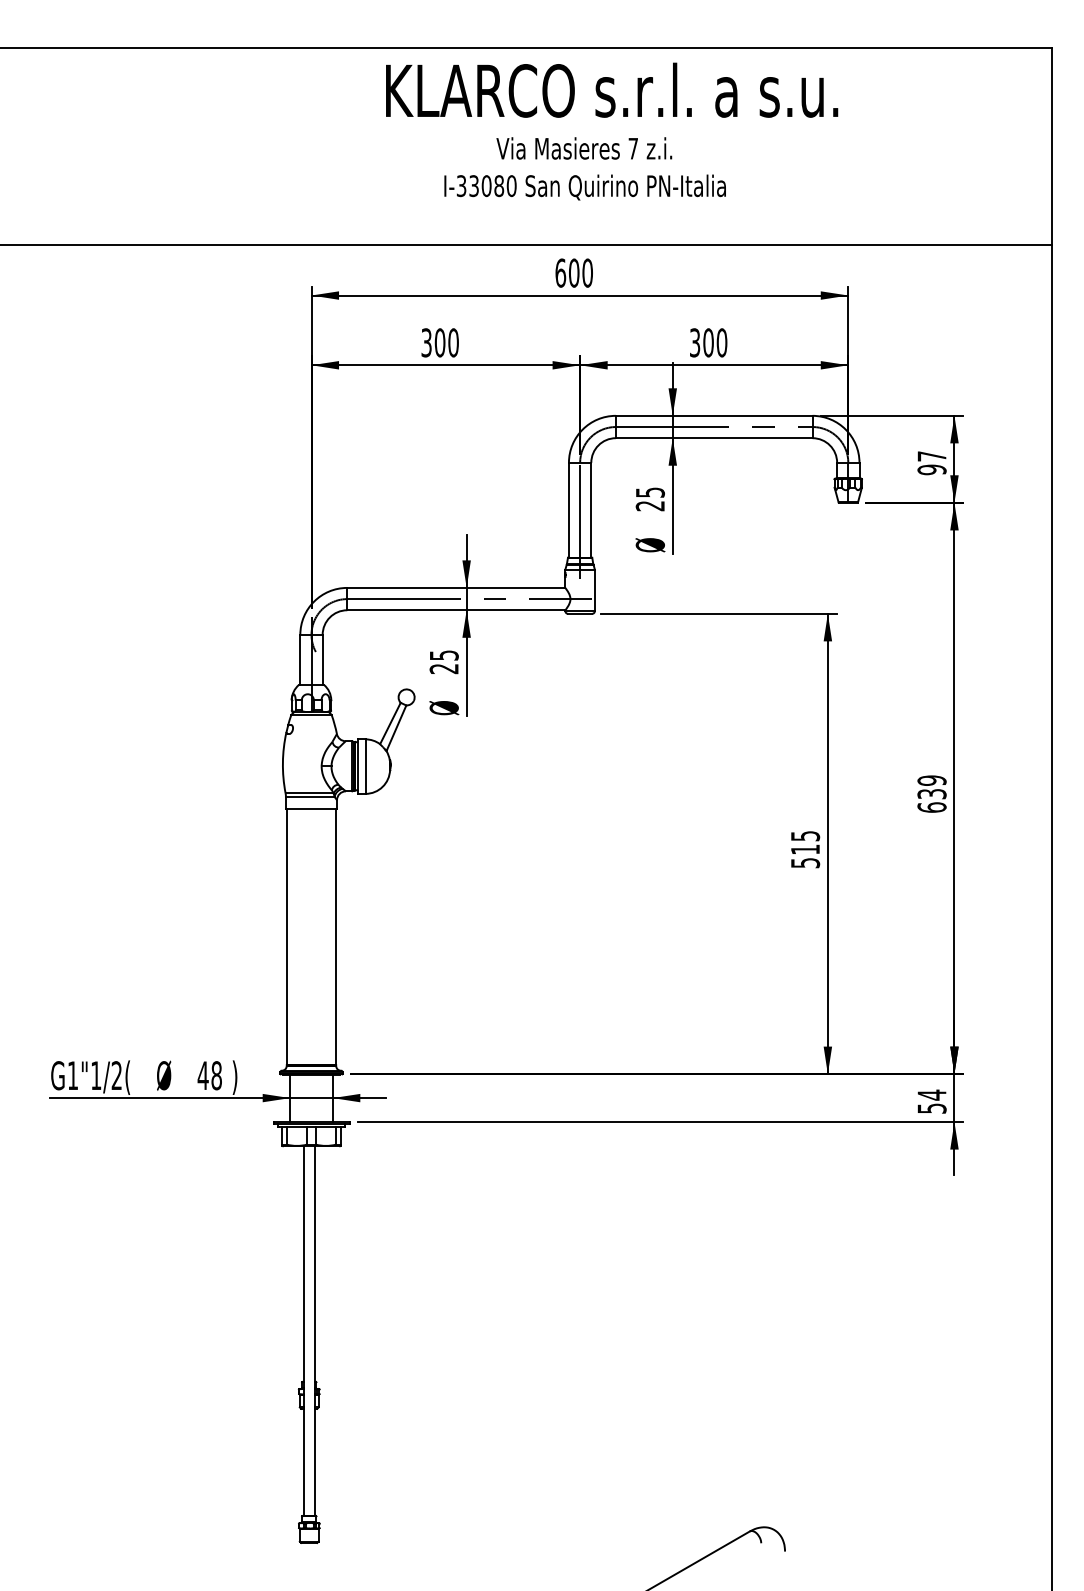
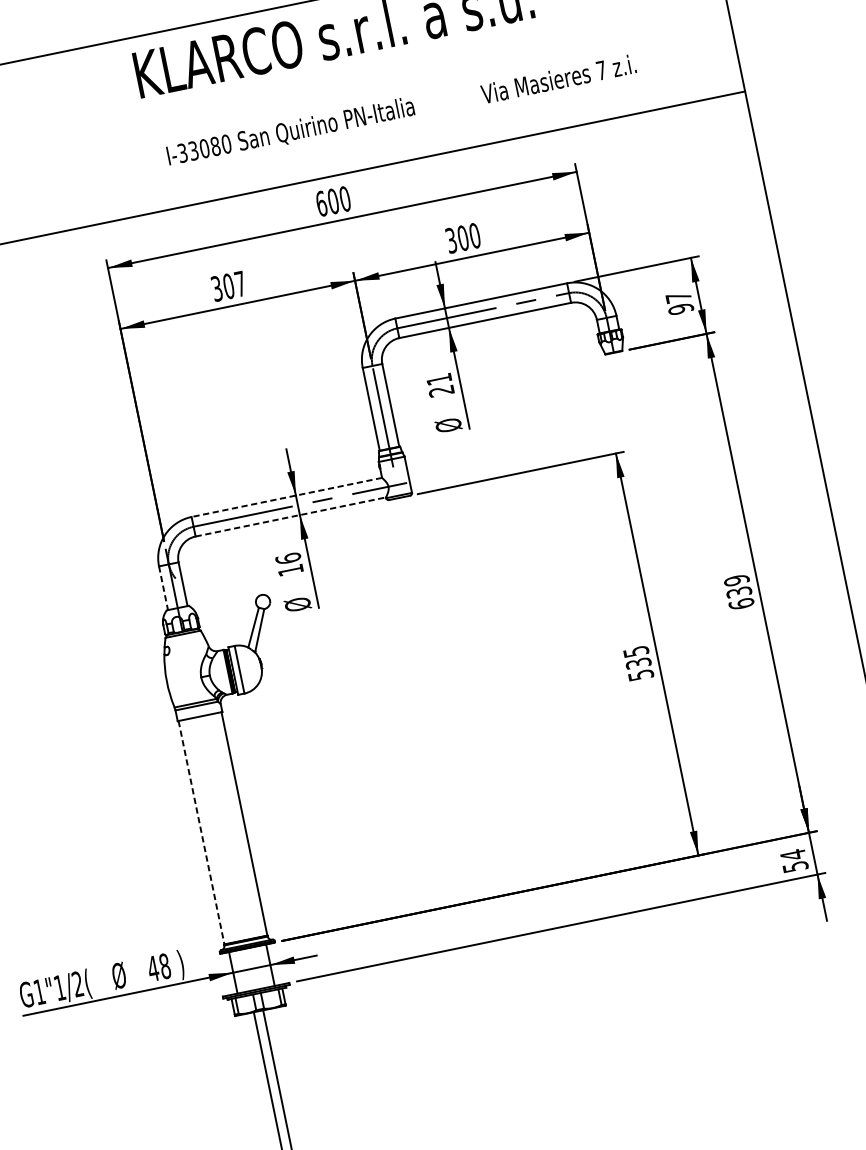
text: (584, 148) -> (558, 79), moved
text: (584, 187) -> (290, 132), moved
text: (453, 342) -> (240, 283), 300 -> 307
text: (650, 492) -> (439, 379), 25 -> 21
line: (455, 587) -> (286, 497), solid -> dashed
line: (456, 610) -> (291, 517), solid -> dashed
line: (300, 660) -> (163, 588), solid -> dashed
text: (443, 662) -> (289, 564), 25 -> 16
text: (805, 849) -> (638, 663), 515 -> 535
line: (286, 937) -> (201, 833), solid -> dashed

